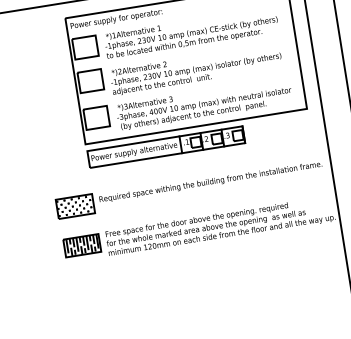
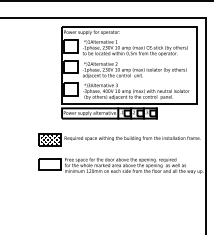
hatch: (82, 244) -> (50, 163), removed

